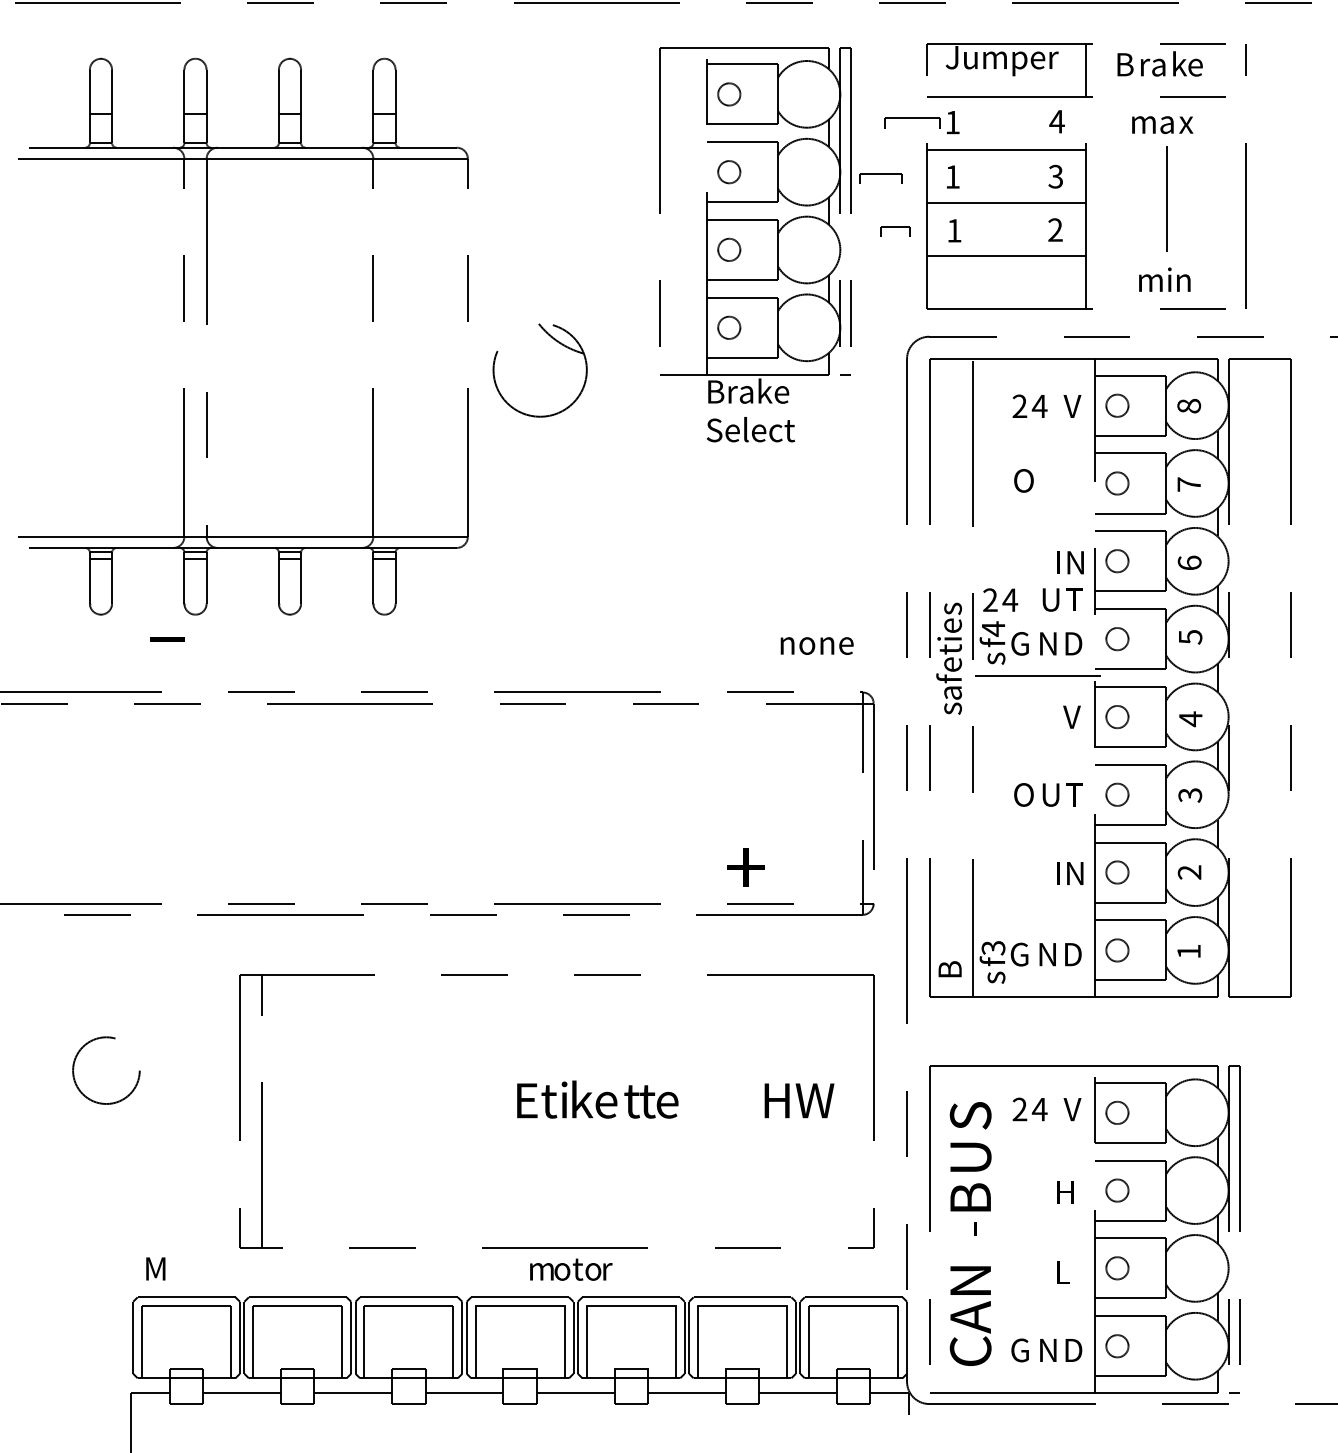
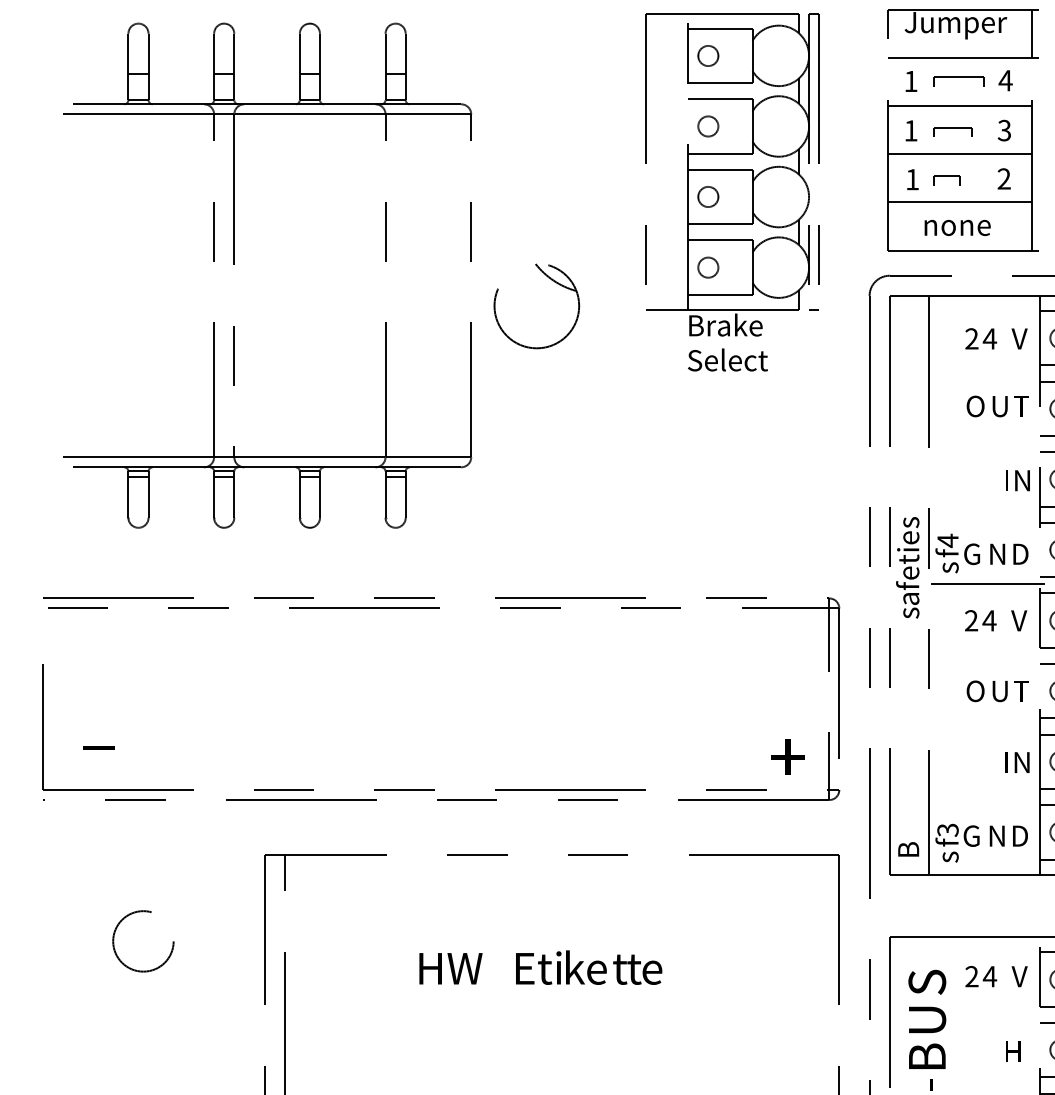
part: (912, 122) -> (958, 81), moved
part: (880, 178) -> (952, 132), moved
part: (895, 231) -> (947, 180), moved
text: (1000, 599) -> (980, 620), moved
text: (1062, 599) -> (1010, 406), moved
text: (167, 639) -> (99, 748), moved
text: (816, 645) -> (957, 227), moved
text: (745, 867) -> (787, 757), moved
text: (799, 1100) -> (450, 968), moved

